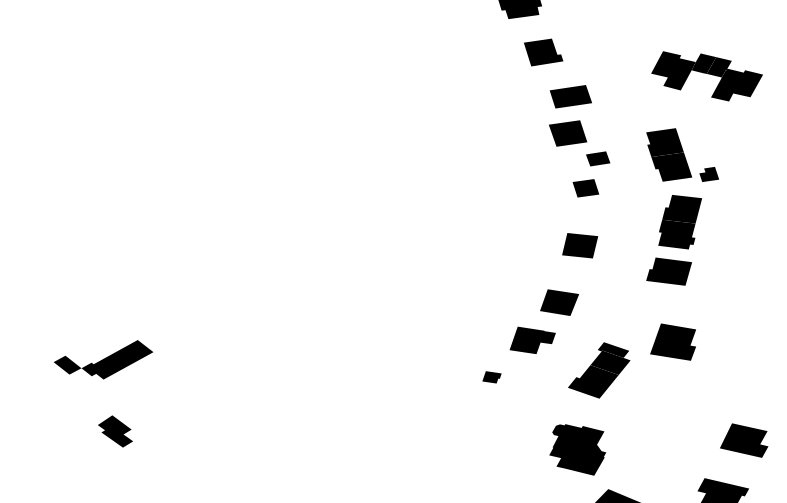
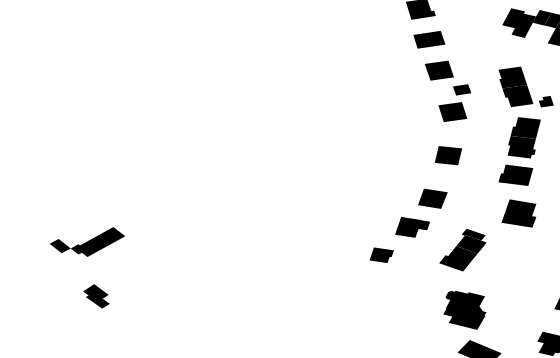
part: (570, 96) -> (429, 39), moved
part: (585, 188) -> (452, 112), size x1.43
part: (672, 341) -> (518, 213), moved
part: (491, 377) -> (381, 255), size x1.67
part: (577, 449) -> (464, 310), moved

